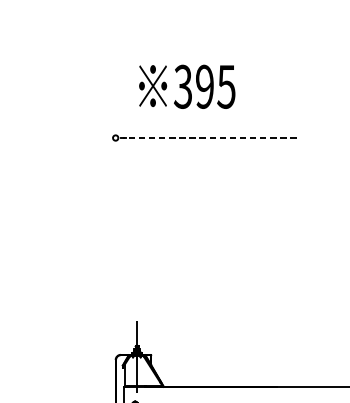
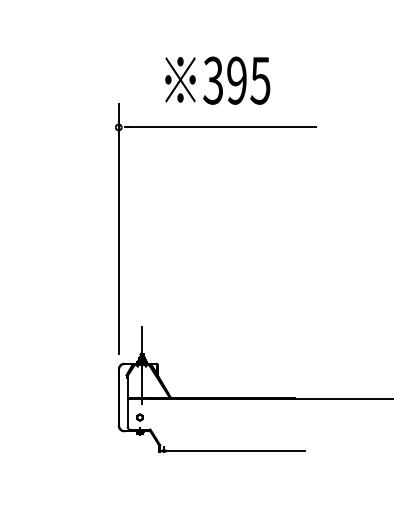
text: (187, 86) -> (217, 80), moved
line: (209, 138) -> (221, 127), dashed -> solid
line: (115, 230) -> (118, 228), added

